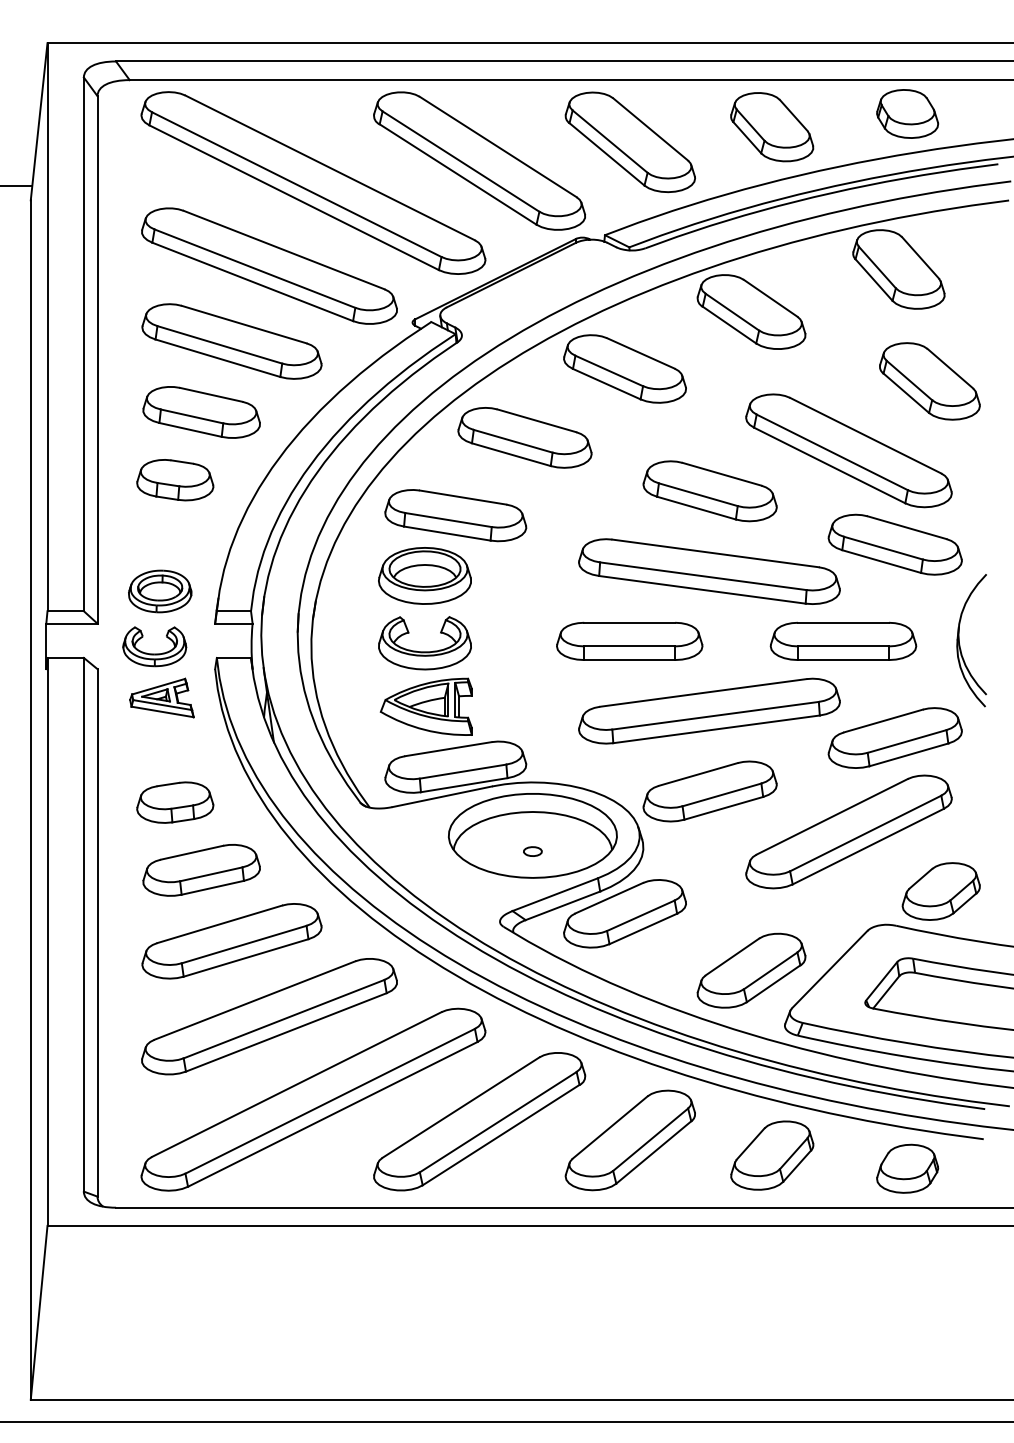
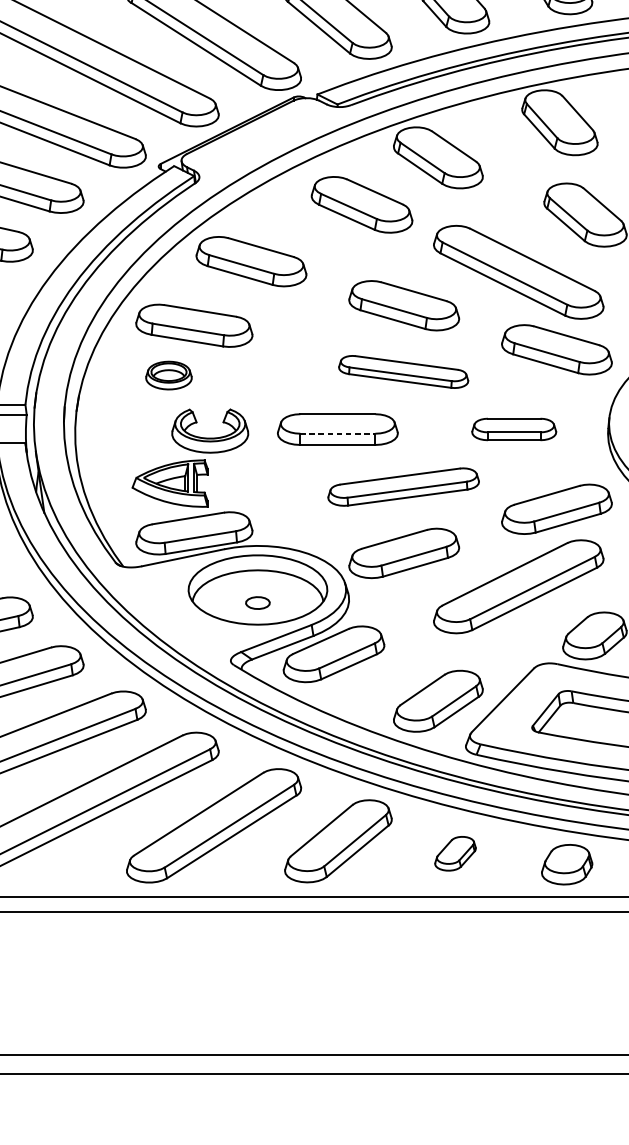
part: (624, 368) -> (361, 204), moved
part: (709, 571) -> (403, 371), size x0.6
part: (424, 575) -> (168, 375), size x0.6
part: (843, 640) -> (514, 428), size x0.7
line: (630, 646) -> (338, 433), solid -> dashed
part: (424, 651) -> (209, 437), moved
part: (709, 710) -> (403, 486), size x0.7
part: (532, 851) -> (257, 602), size x1.6
part: (772, 1155) -> (455, 853), size x0.6

